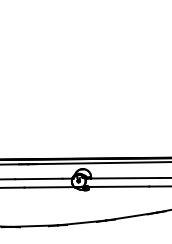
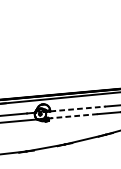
line: (126, 178) -> (78, 109), solid -> dashed
line: (120, 186) -> (74, 115), solid -> dashed

